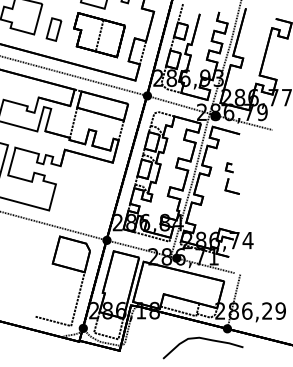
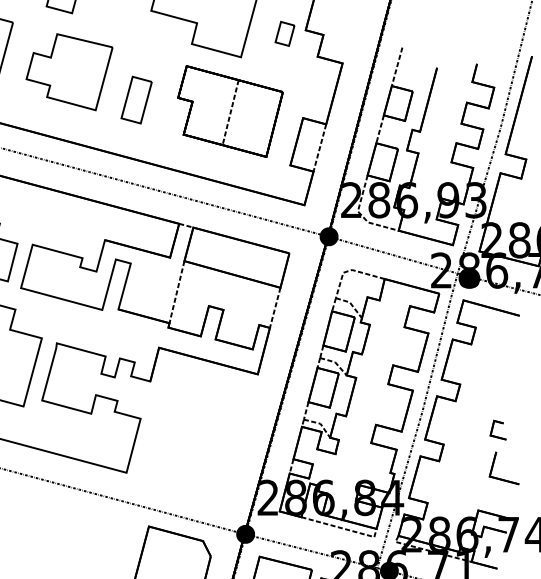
part: (231, 178) -> (502, 452), moved

